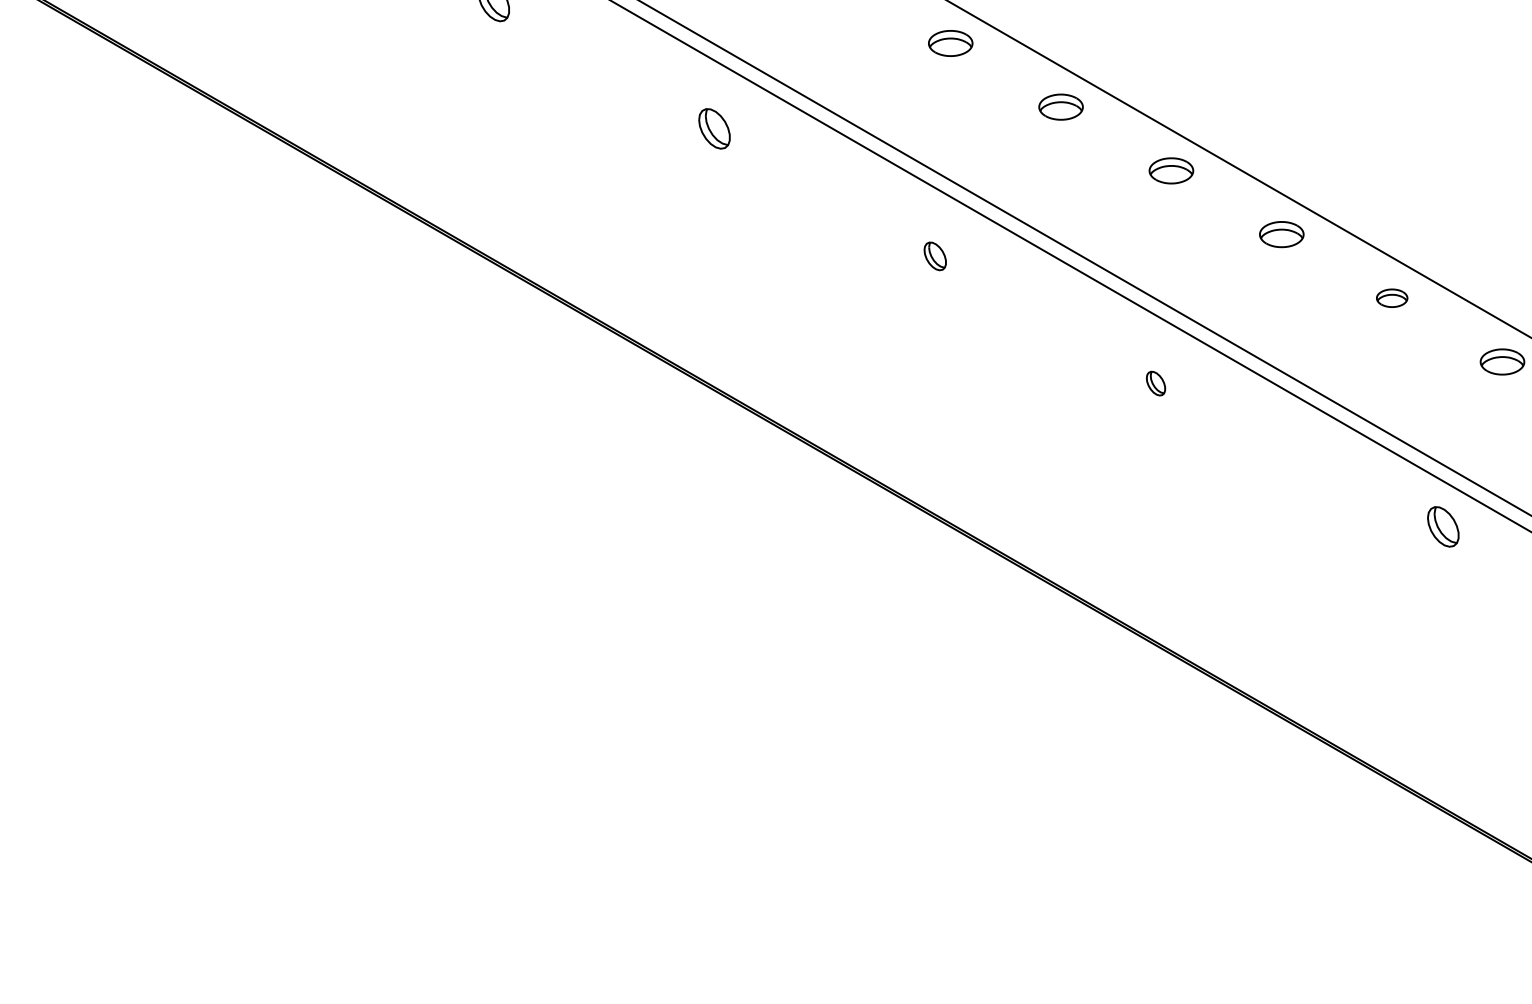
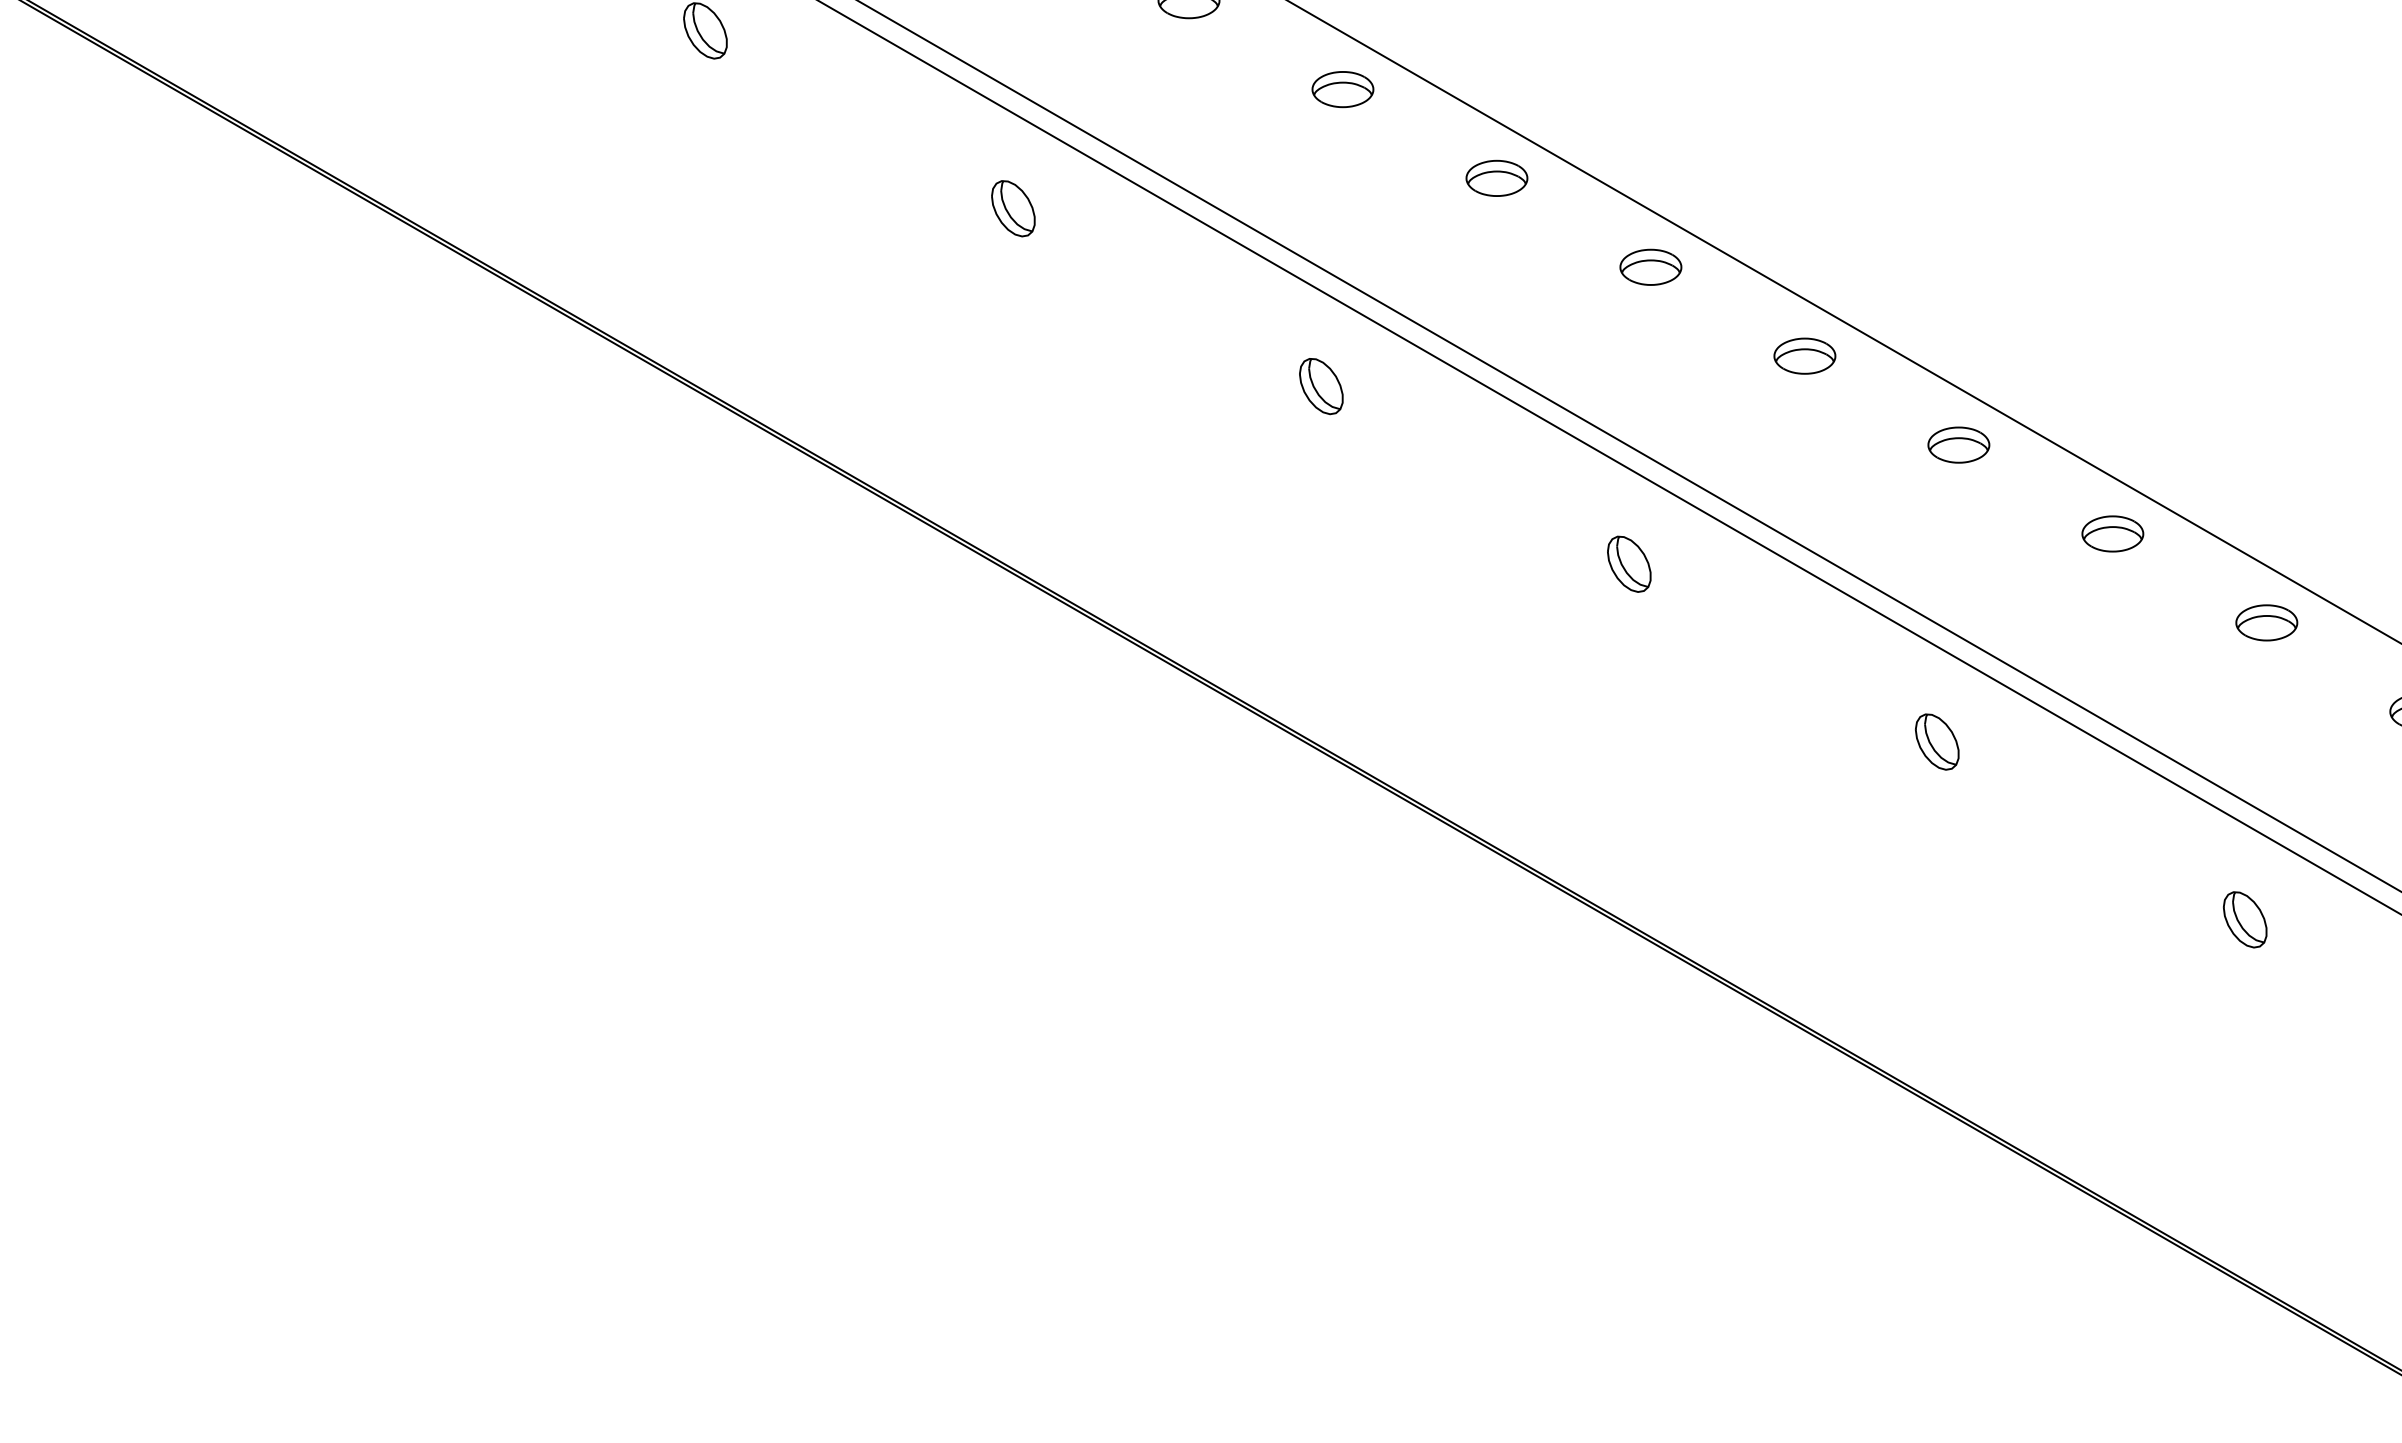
part: (935, 256) -> (1321, 386), size x1.43
part: (1391, 297) -> (1958, 444), size x1.43
part: (1156, 383) -> (1629, 563), size x1.67
part: (1443, 526) -> (1937, 741), moved

